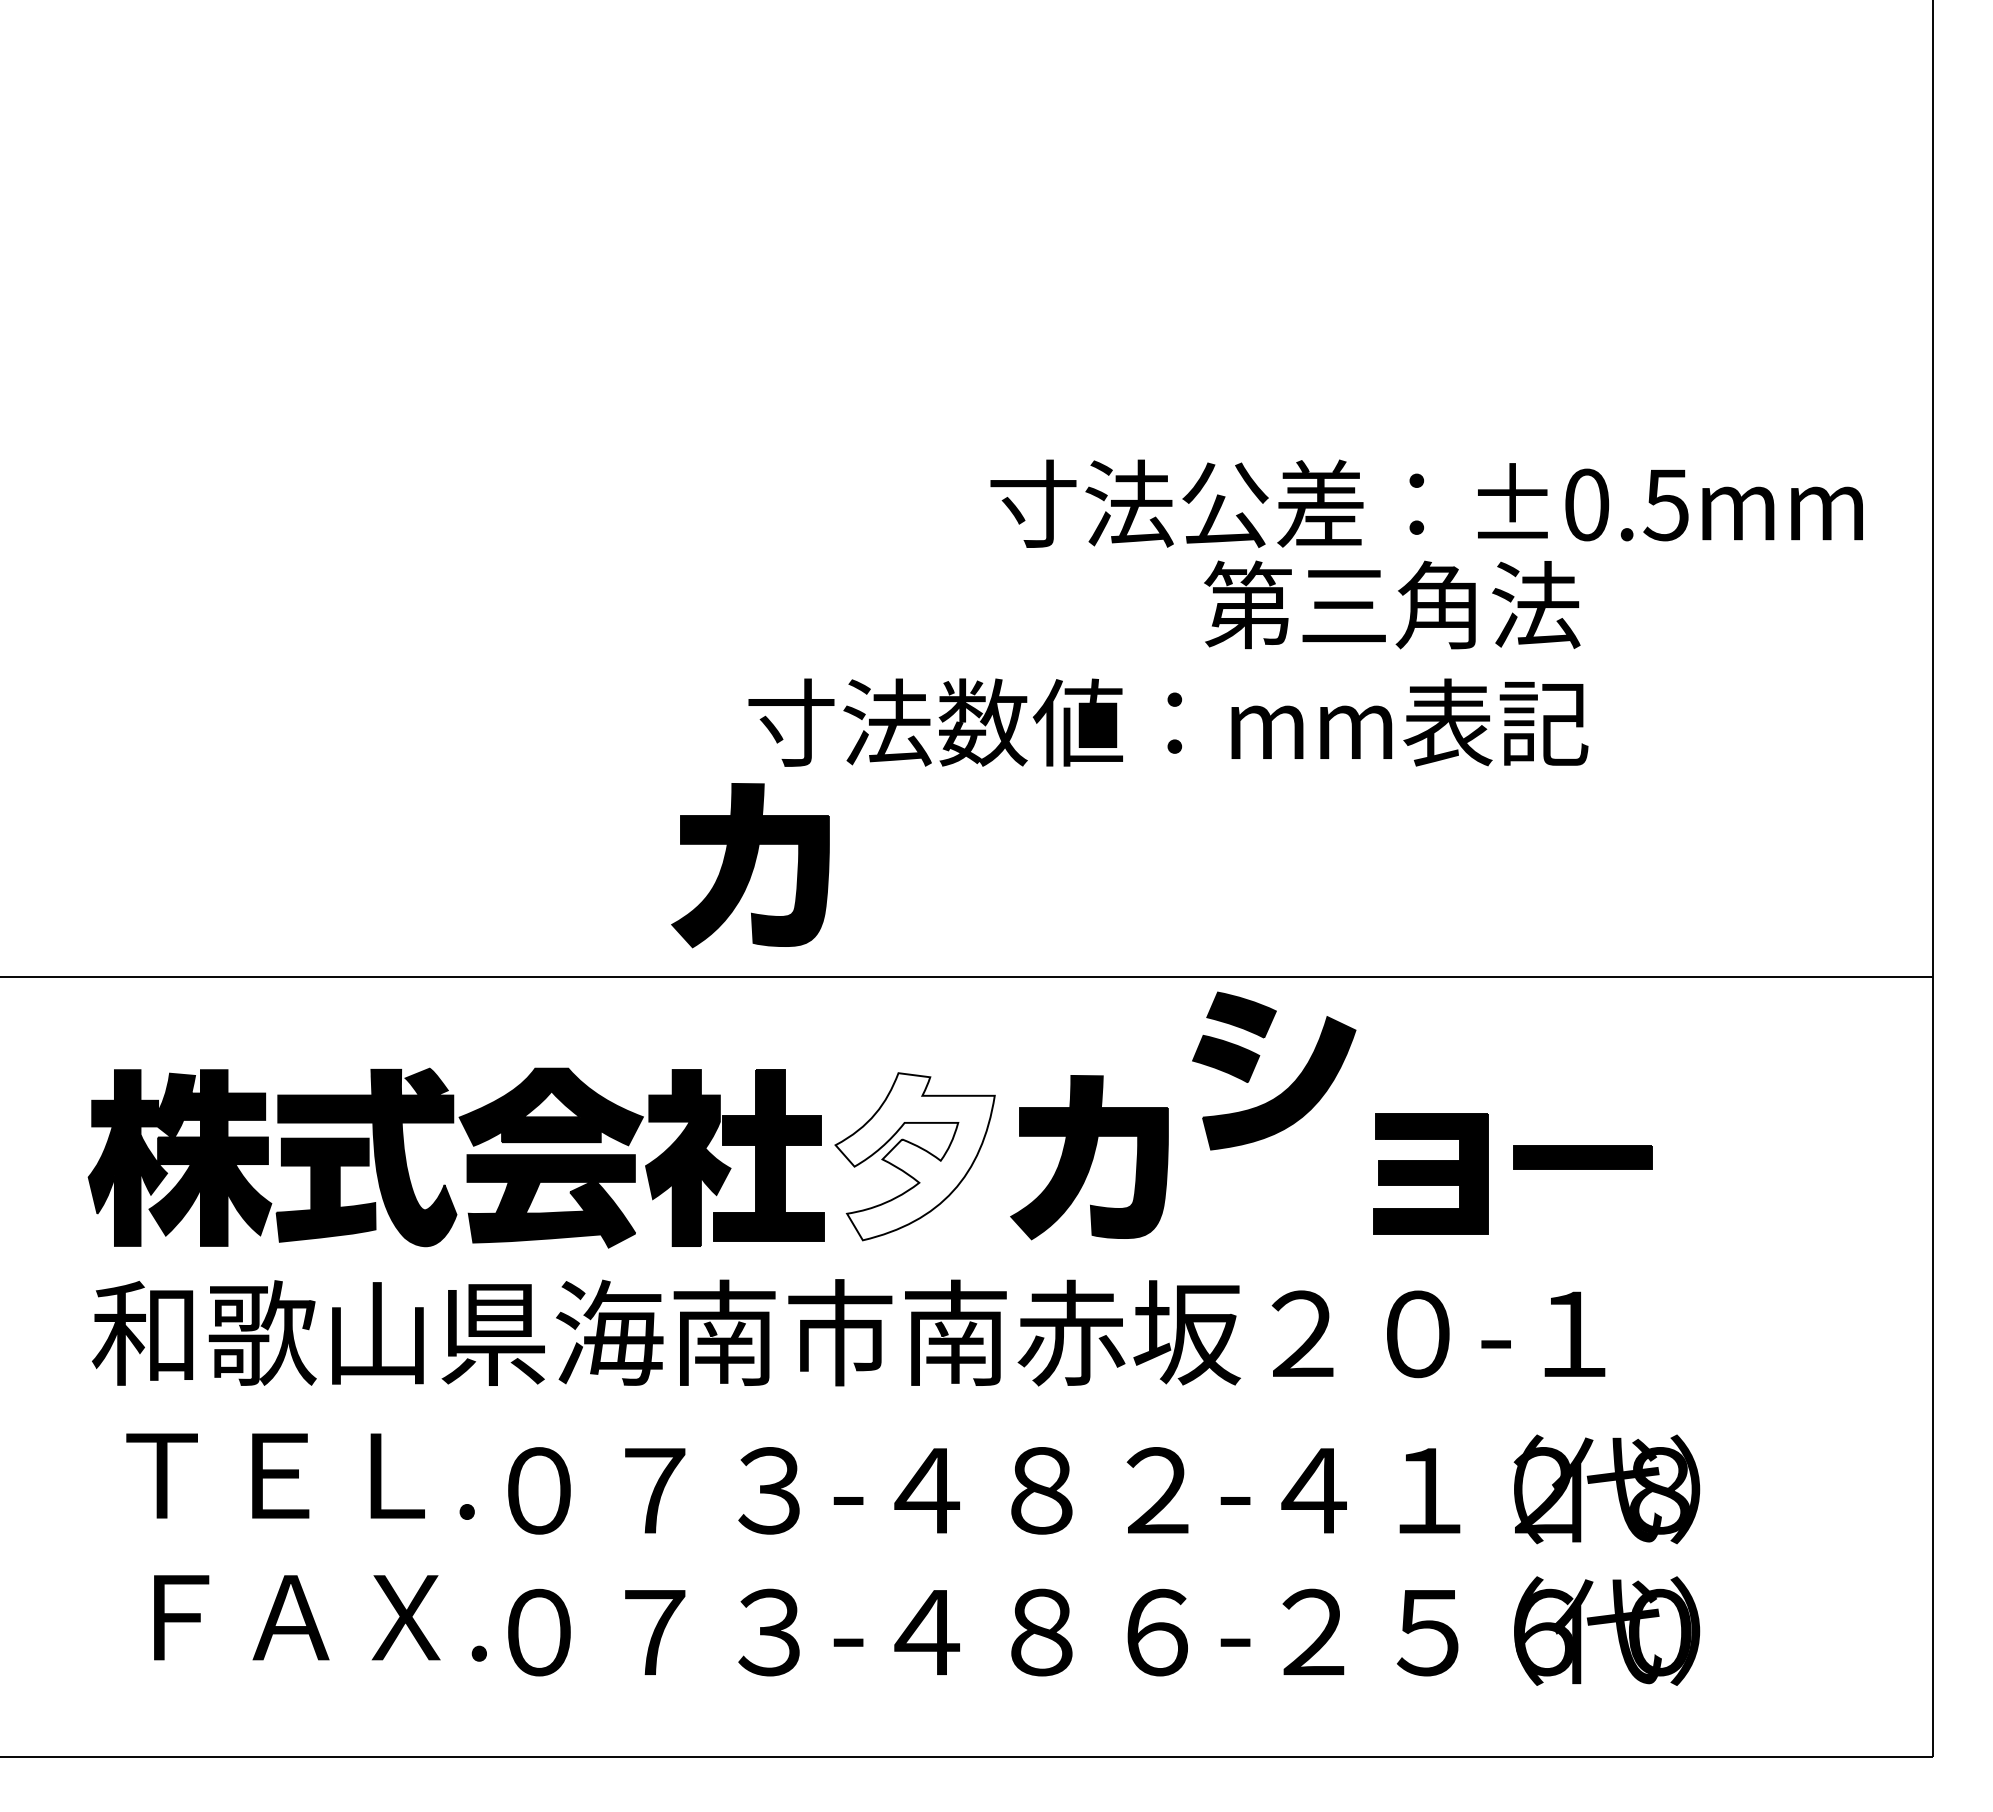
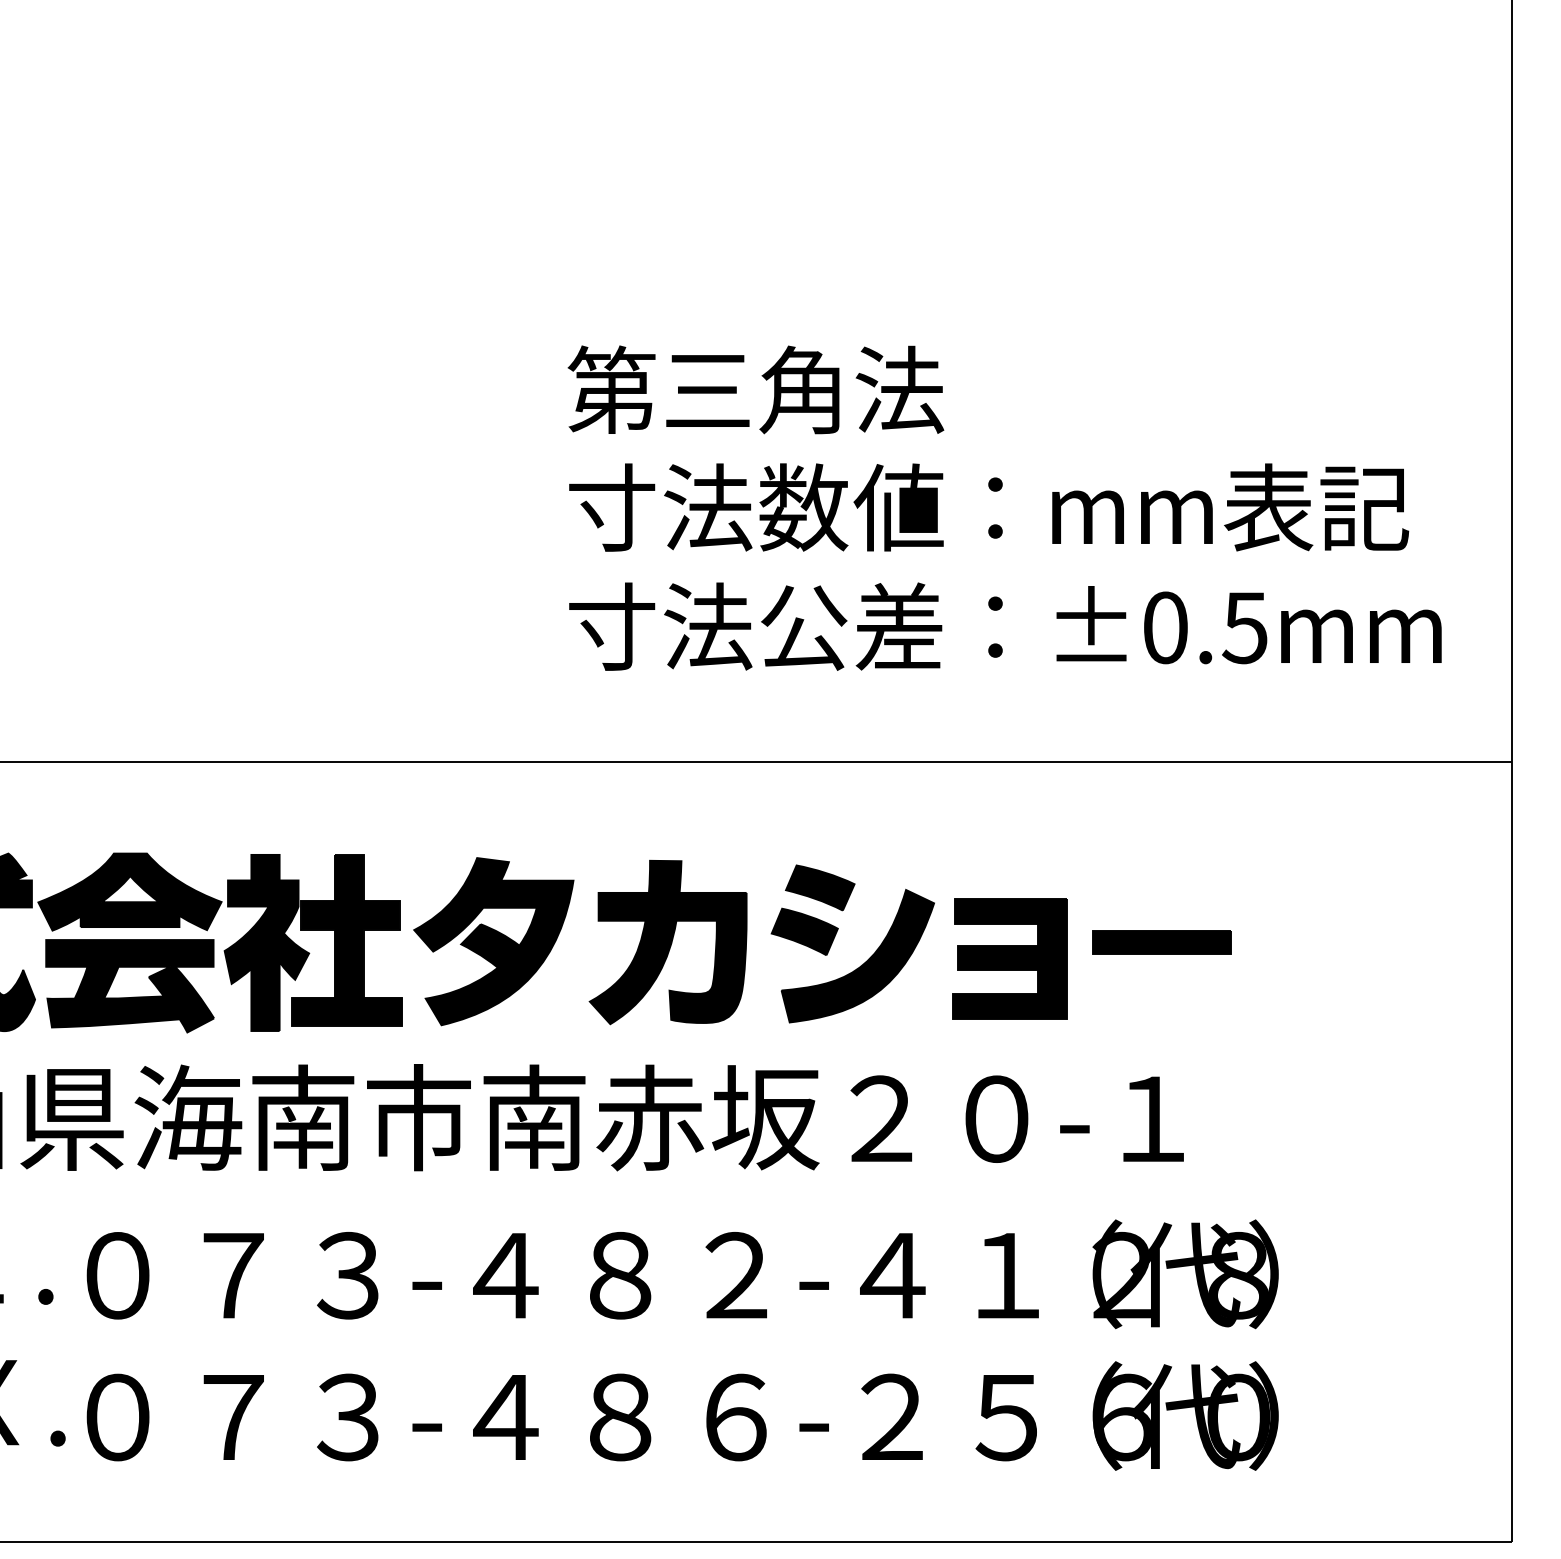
text: (1426, 503) -> (1005, 626), moved
text: (1392, 604) -> (756, 389), moved
text: (1168, 722) -> (989, 507), moved
part: (750, 865) -> (329, 650), removed
part: (1257, 1062) -> (836, 935), moved
fill: (914, 1156) -> (493, 941), added

